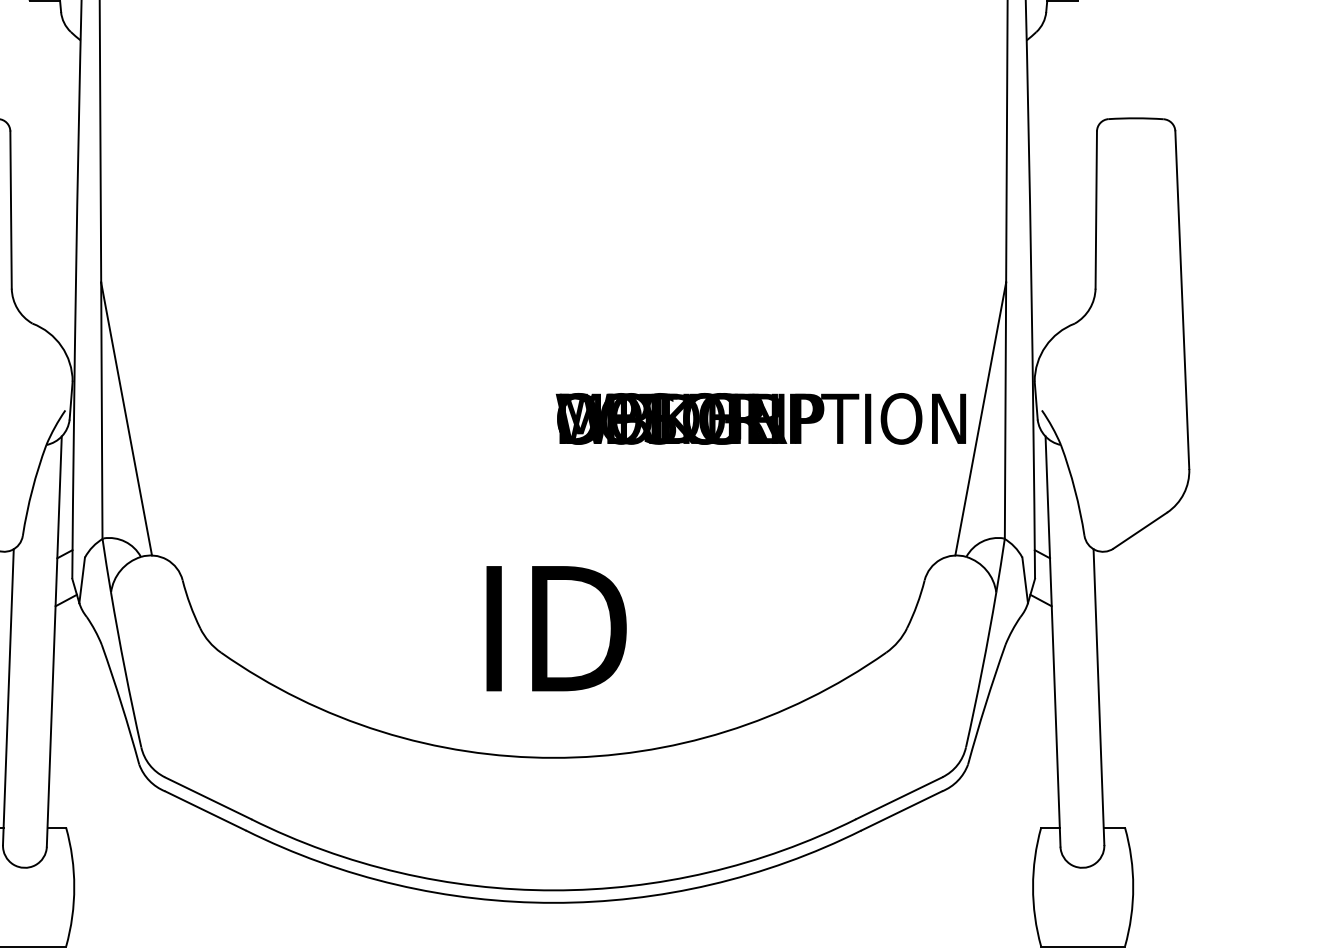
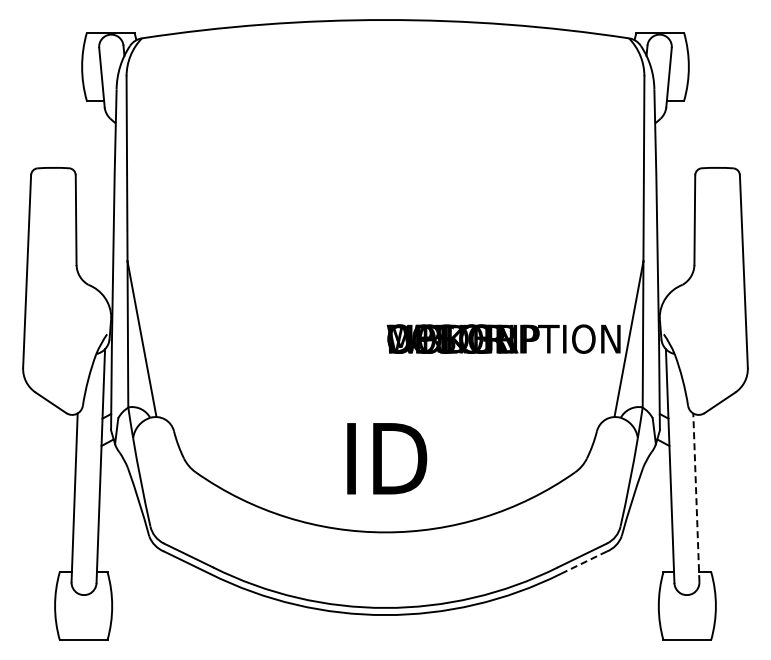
line: (1099, 696) -> (696, 497), solid -> dashed
line: (900, 810) -> (583, 562), solid -> dashed

